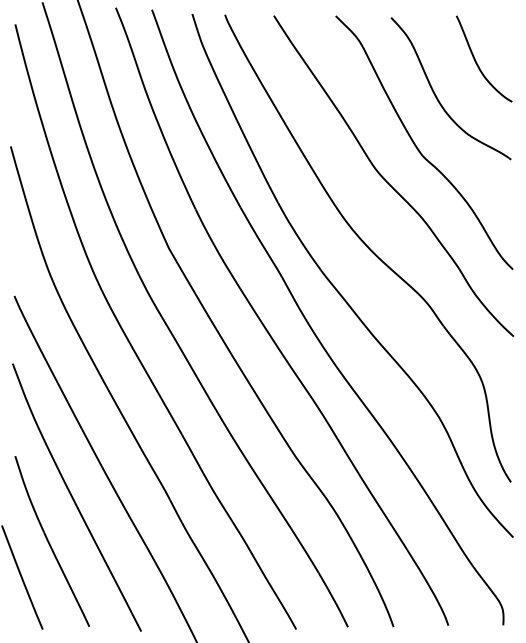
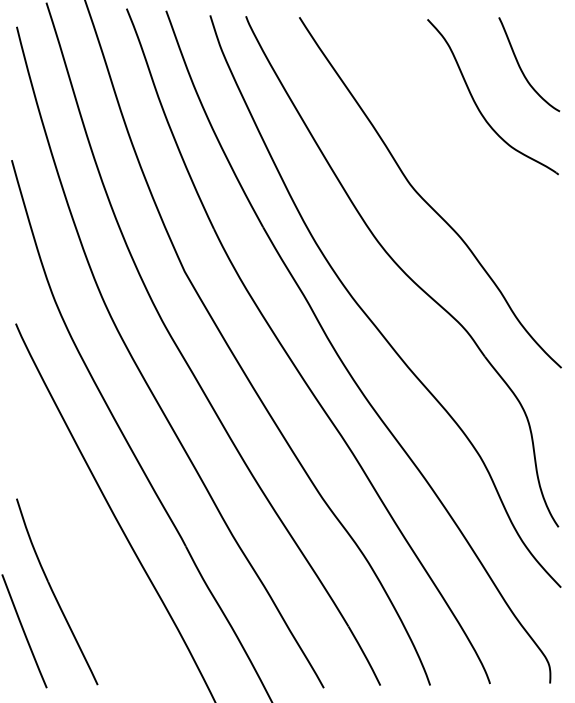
curve: (417, 146) -> (456, 160), removed
curve: (74, 499) -> (81, 545), removed

